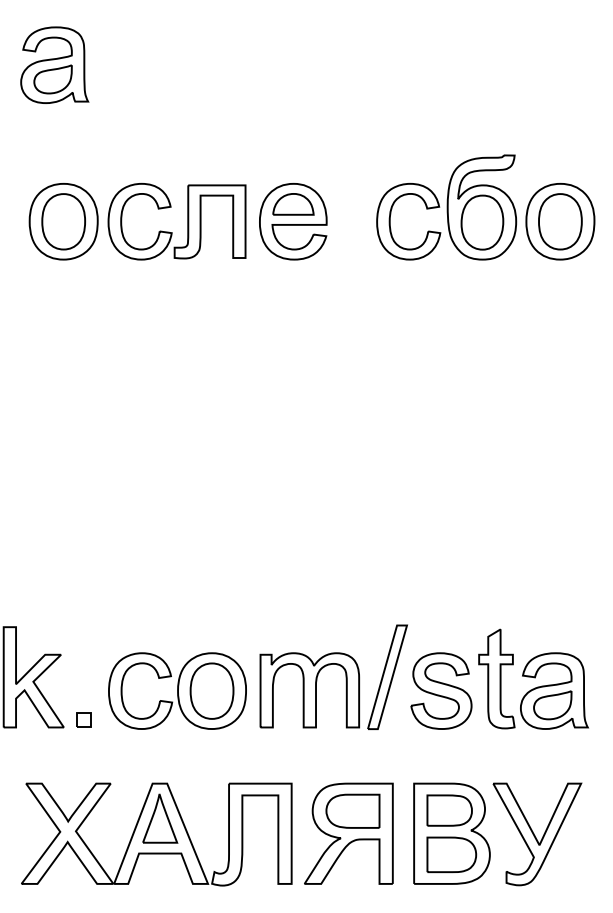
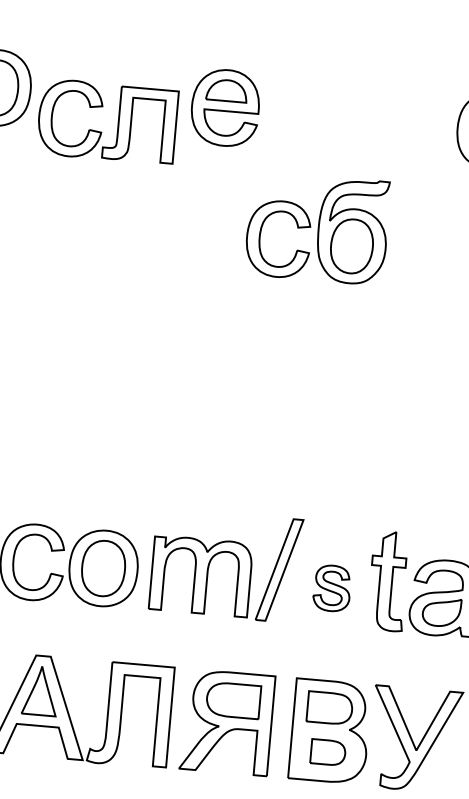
part: (446, 207) -> (317, 228), moved
part: (187, 221) -> (117, 122), moved
part: (441, 690) -> (332, 587), size x0.6
part: (451, 854) -> (327, 752), size x0.7

